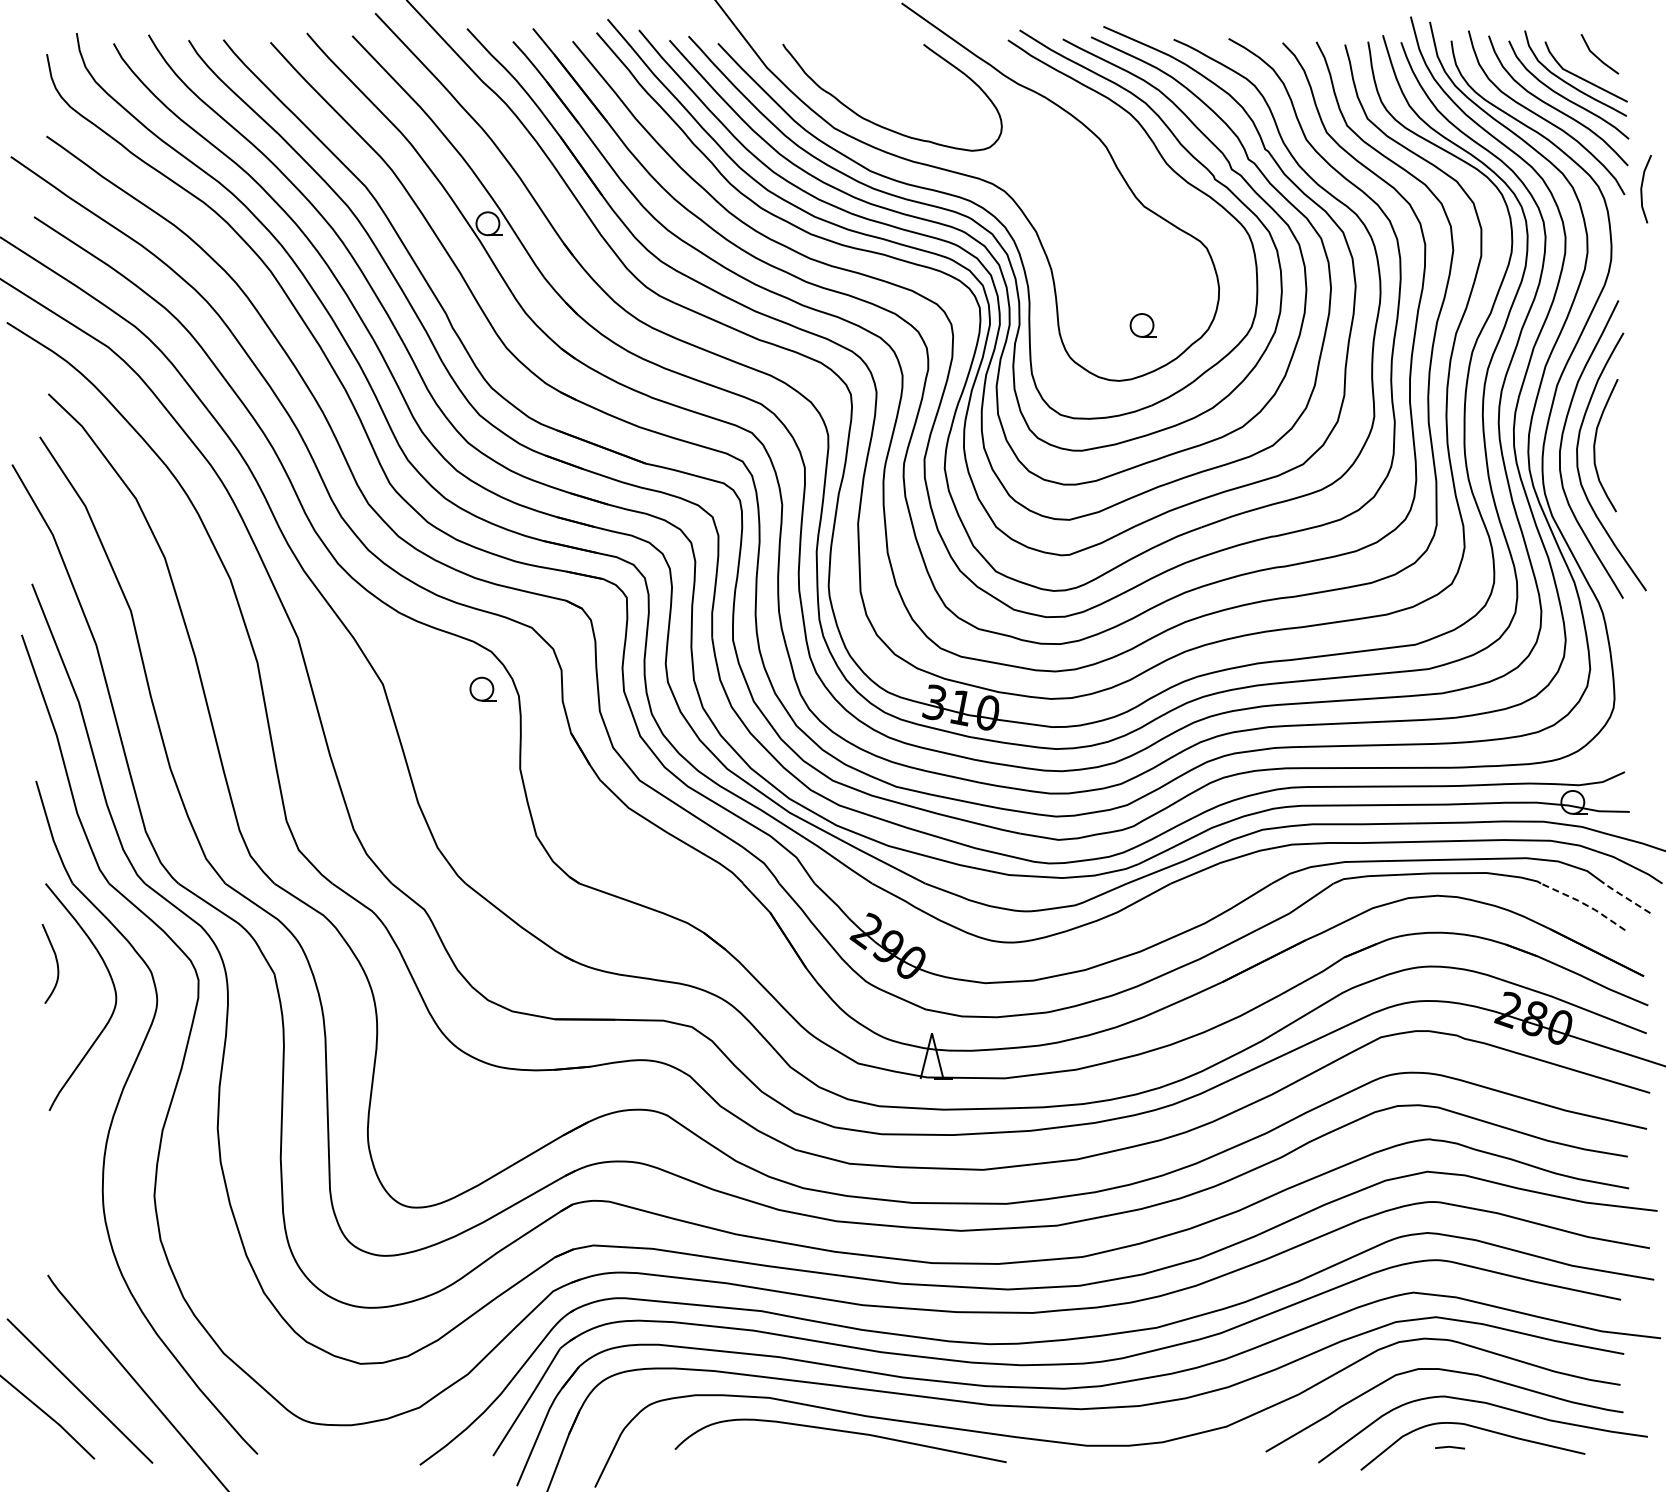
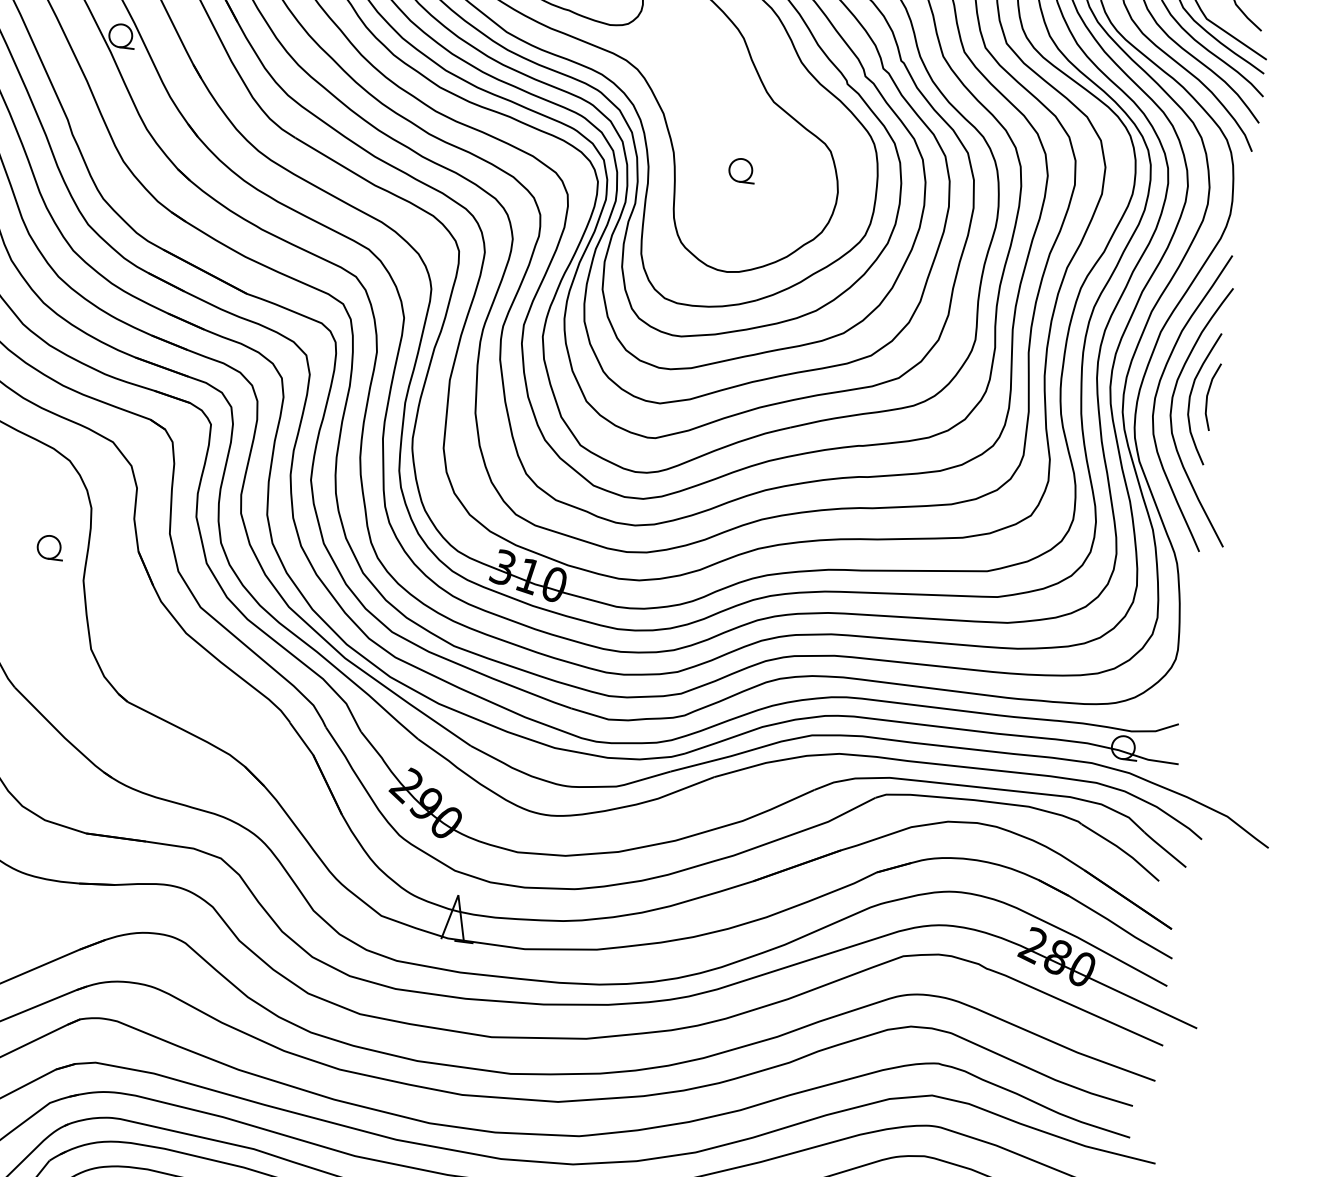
line: (1642, 189) -> (1208, 396), moved
part: (1142, 325) -> (741, 170), moved
part: (482, 688) -> (49, 546), moved
line: (1625, 897) -> (1163, 848), dashed -> solid
line: (1584, 904) -> (1121, 850), dashed -> solid

